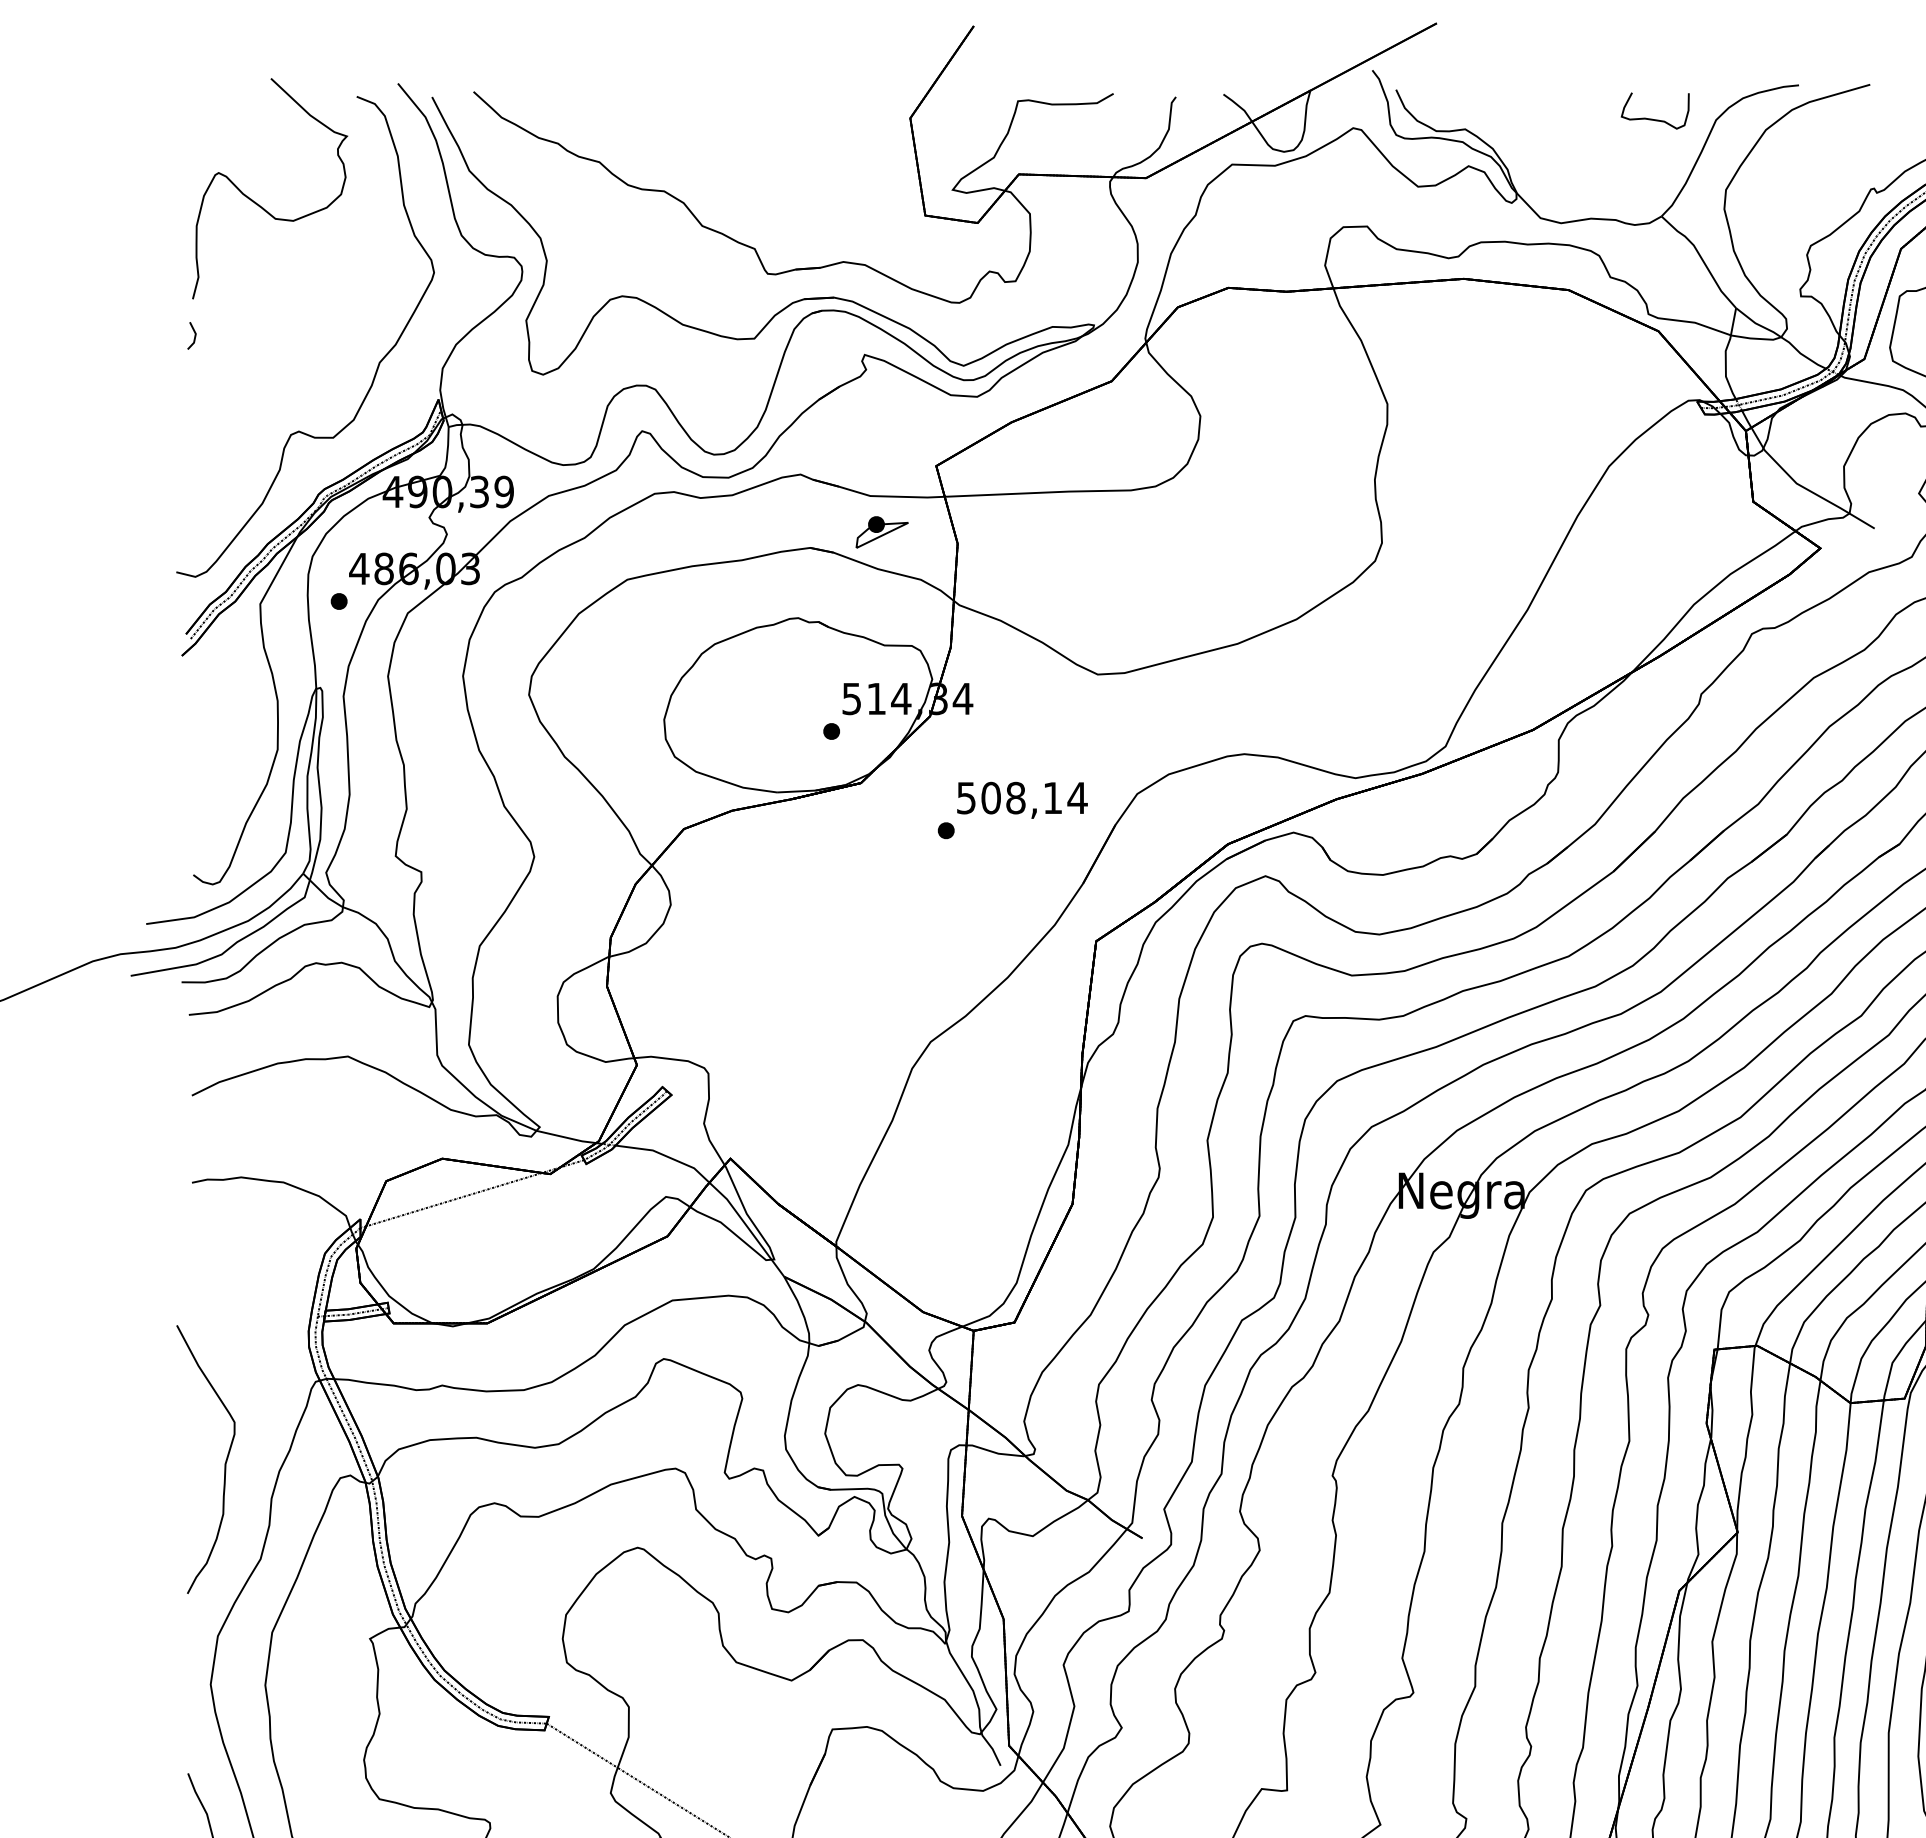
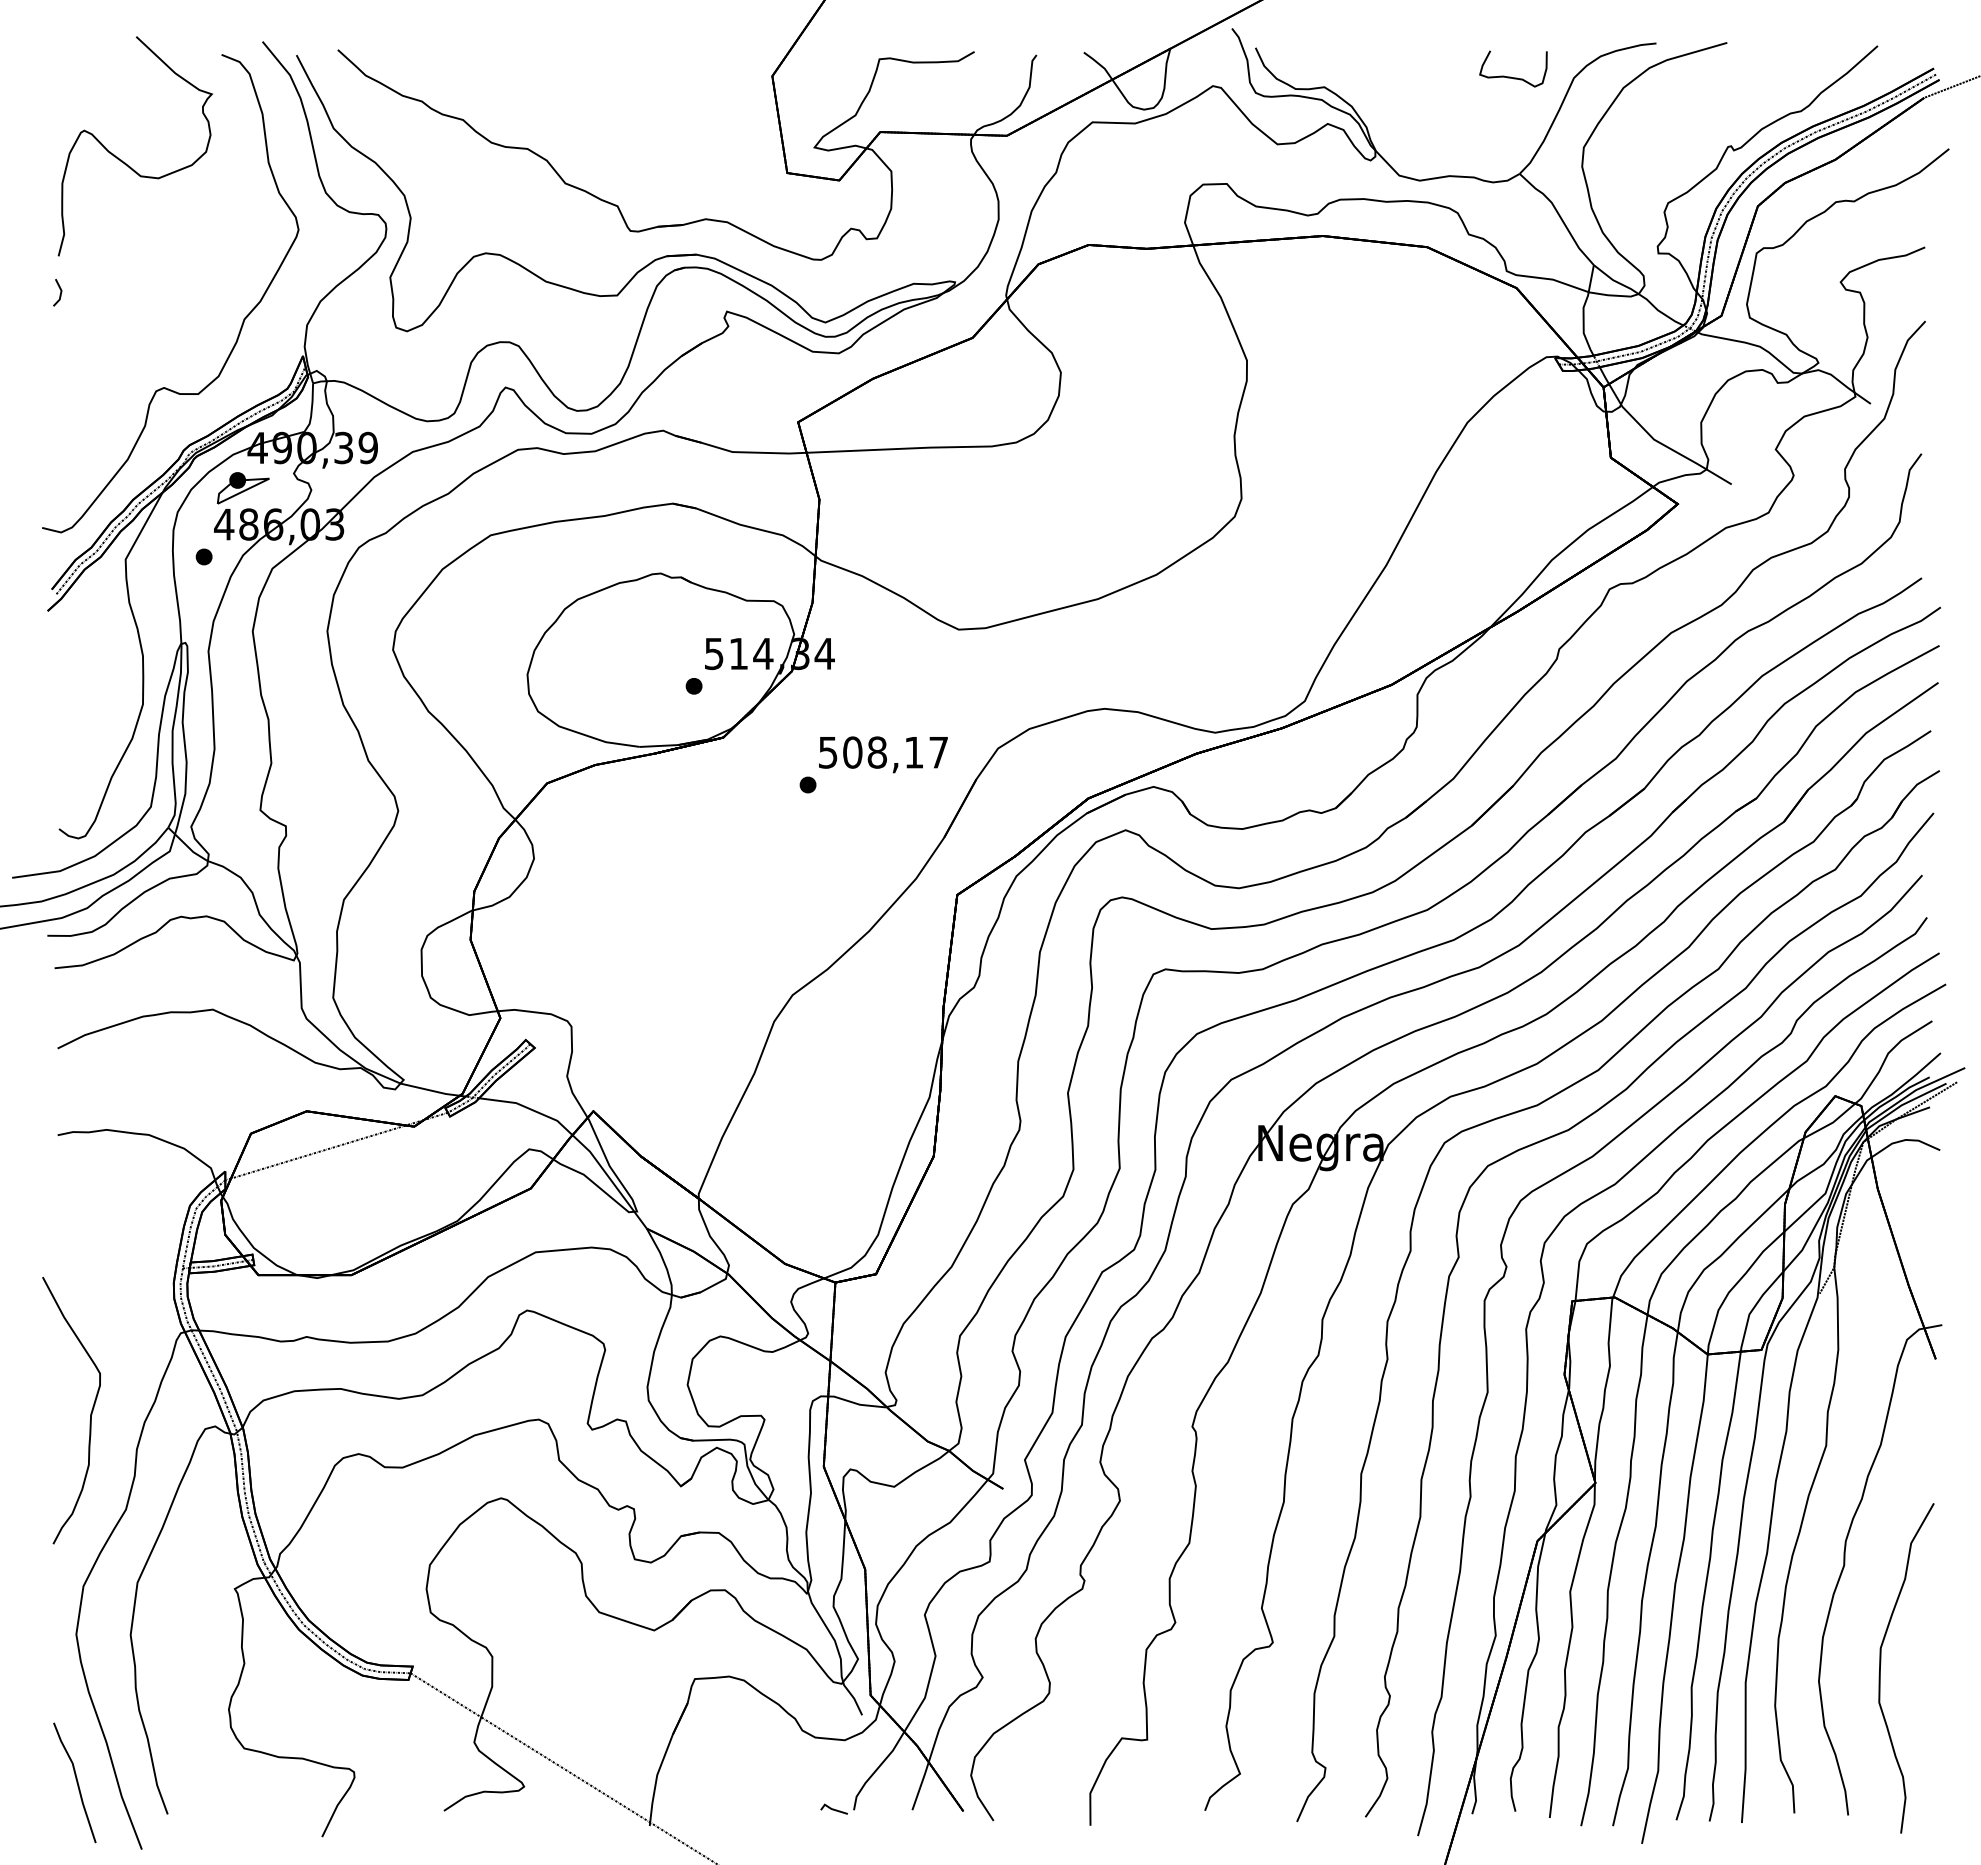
part: (882, 532) -> (243, 488), moved
text: (1077, 798) -> (938, 752), 508,14 -> 508,17

